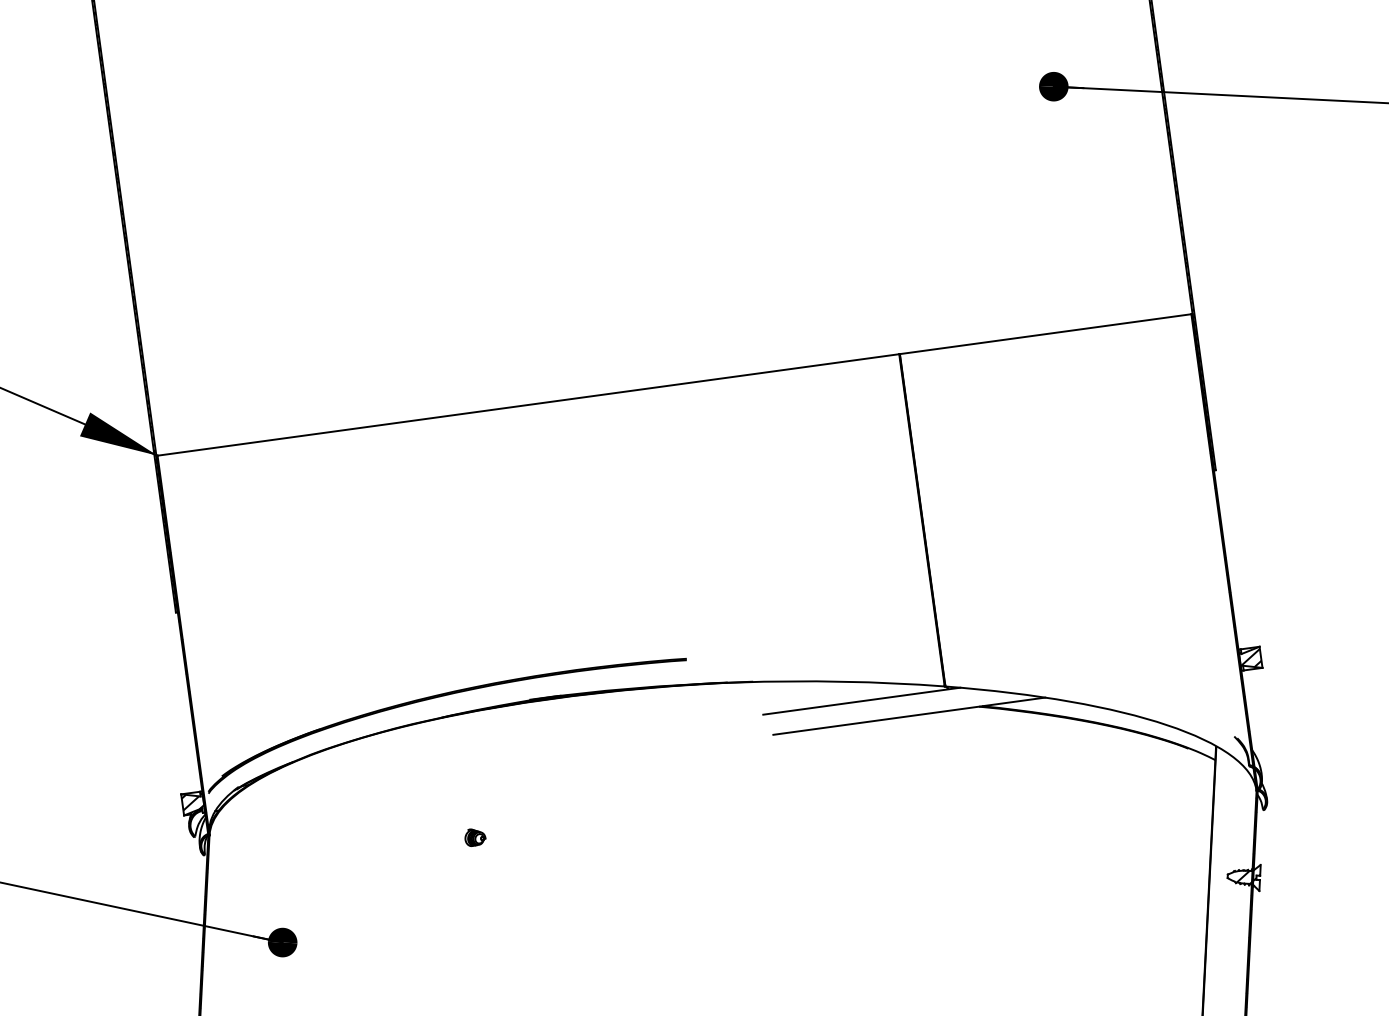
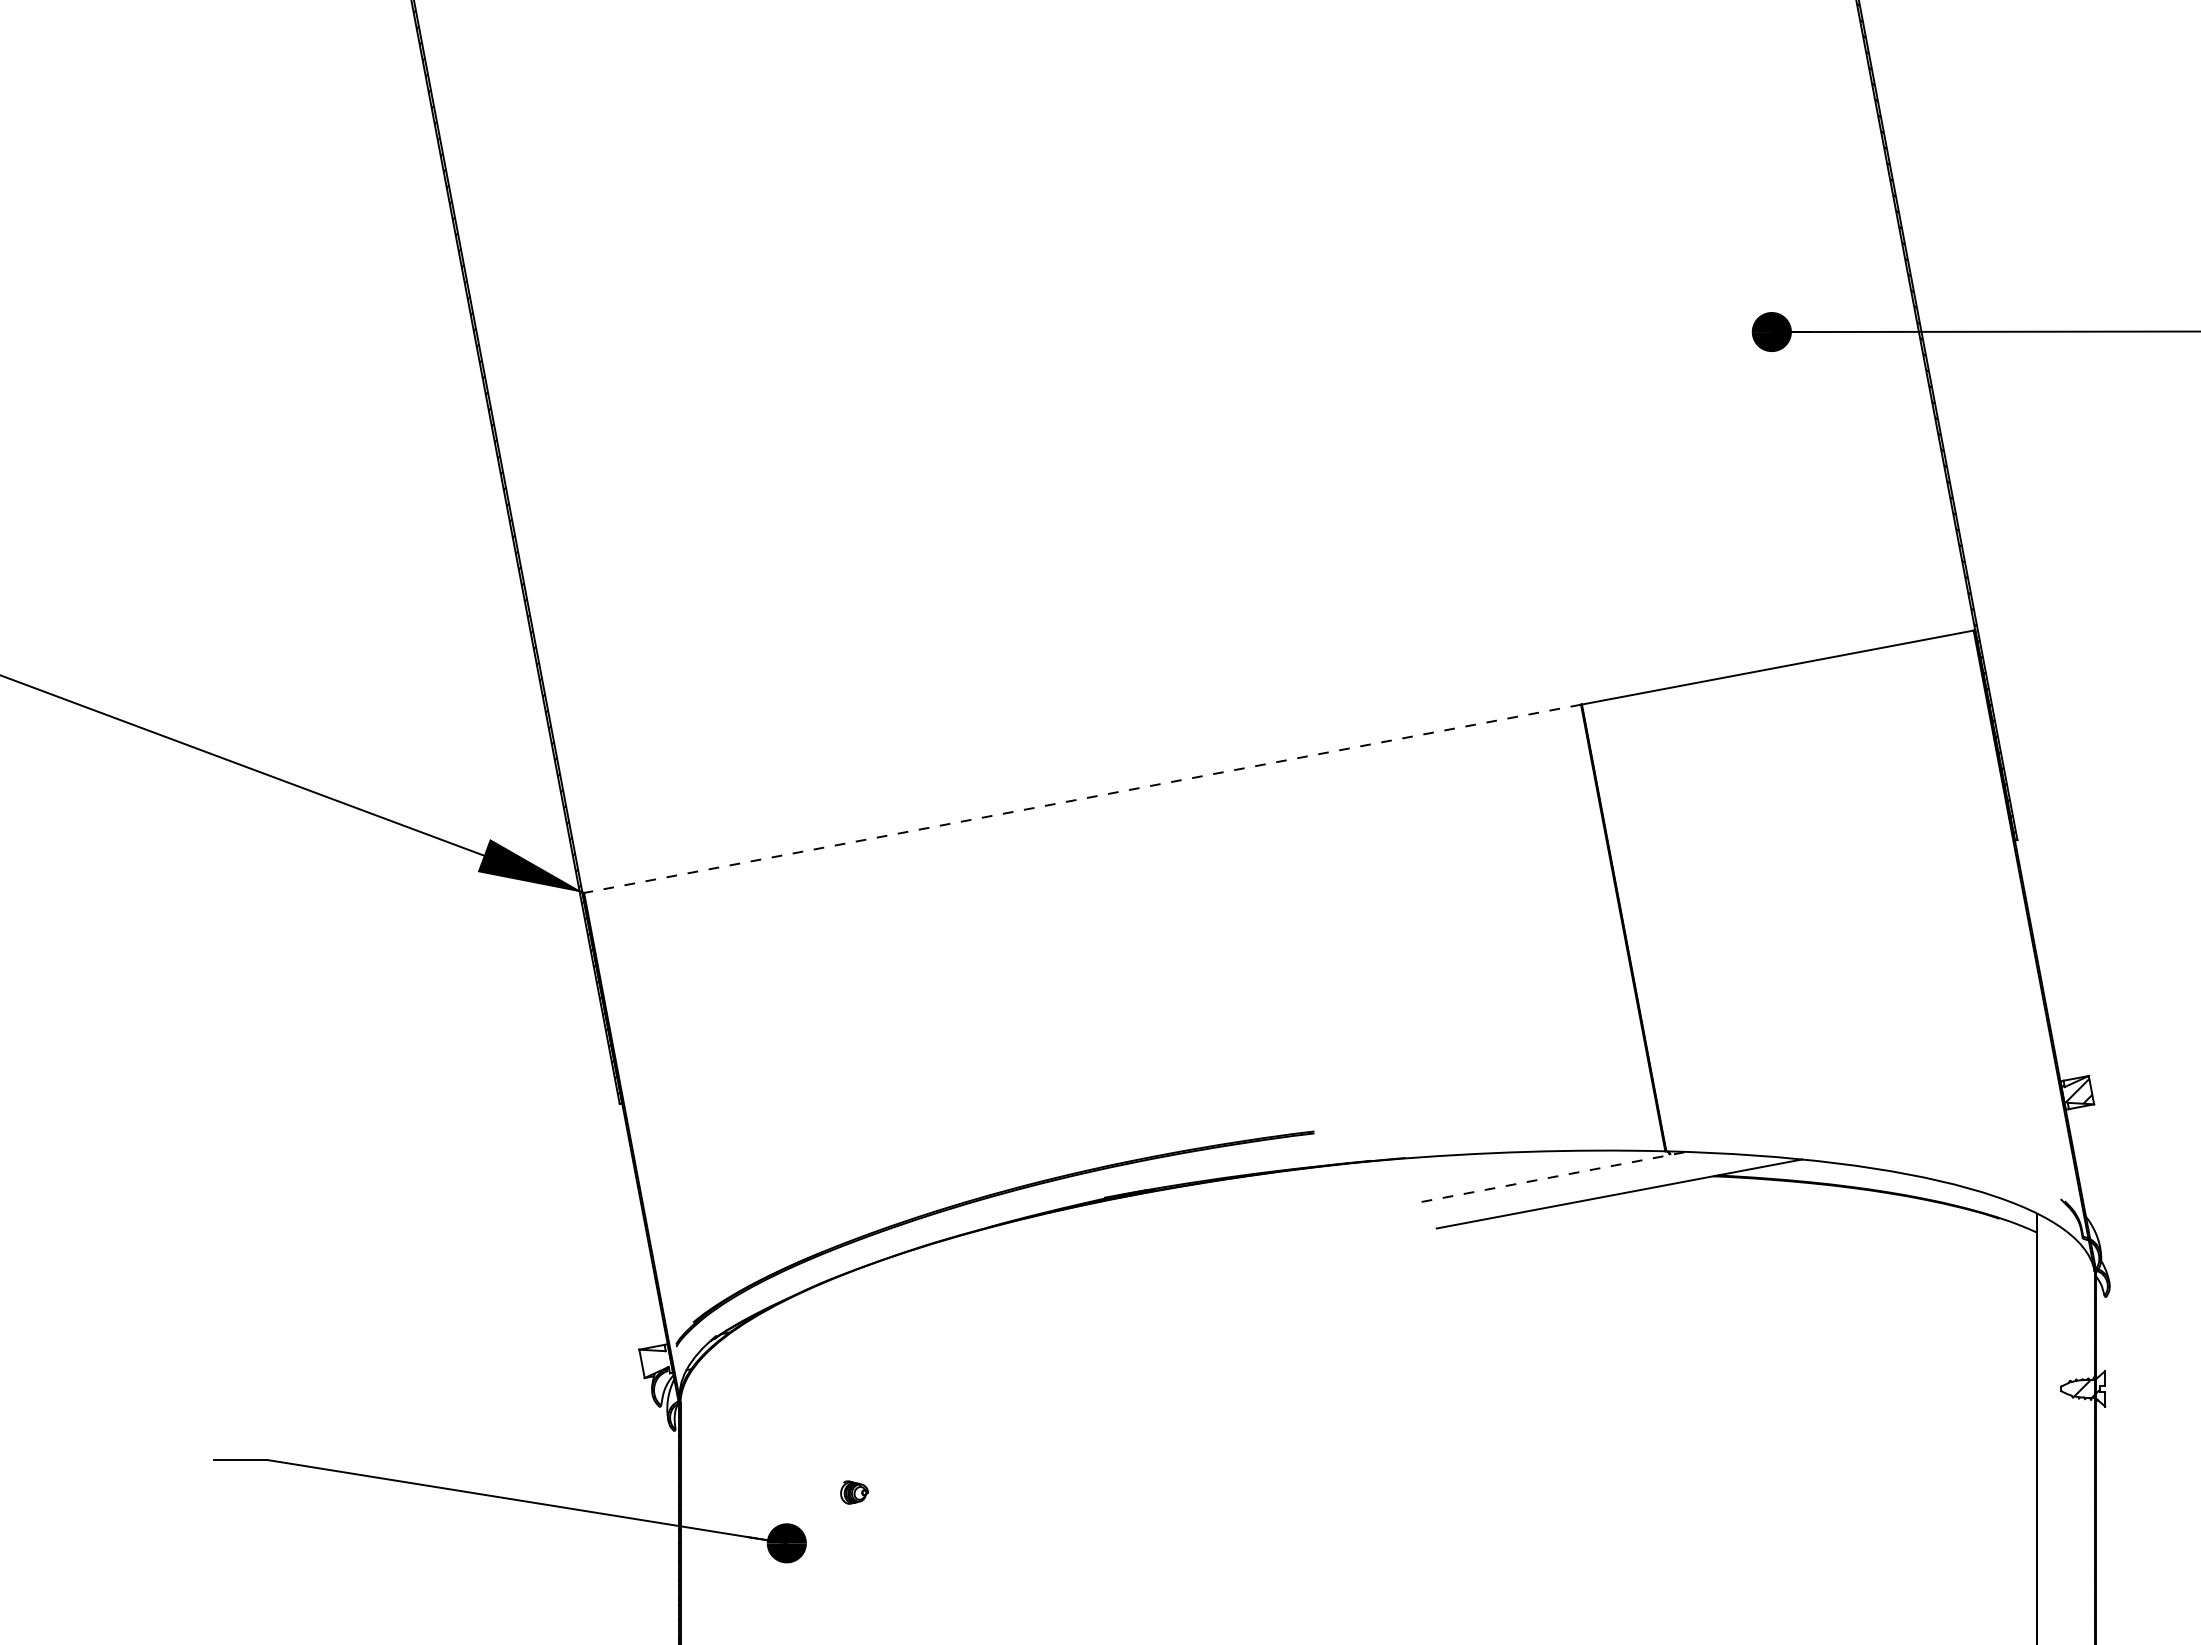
line: (528, 404) -> (1082, 798), solid -> dashed
line: (862, 700) -> (1554, 1176), solid -> dashed
hatch: (192, 801) -> (655, 1358), removed
part: (475, 837) -> (854, 1492), moved

